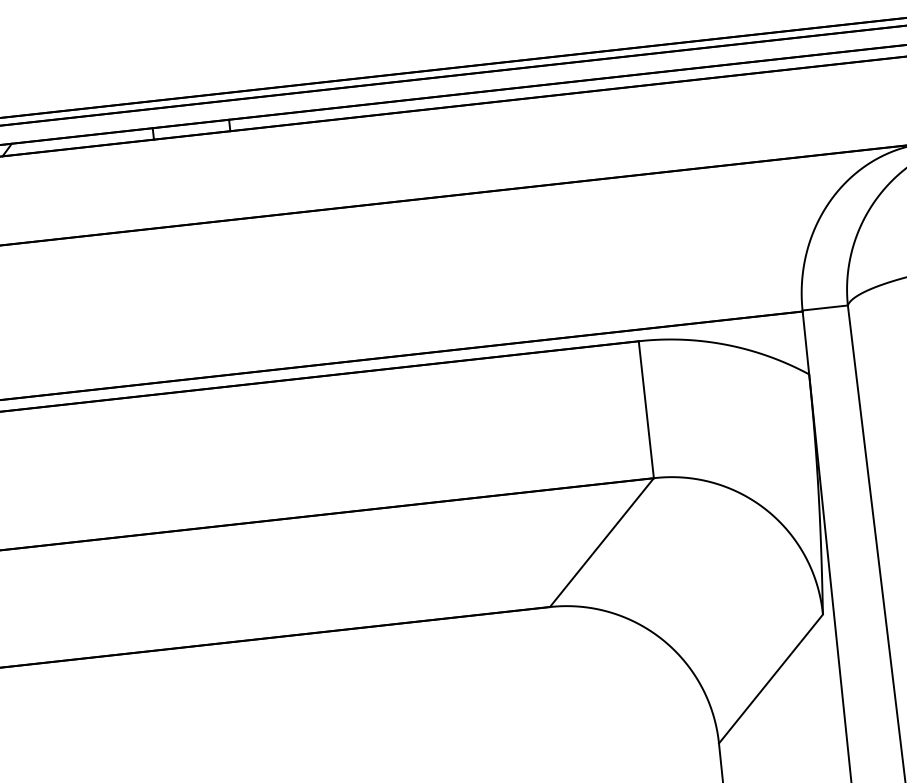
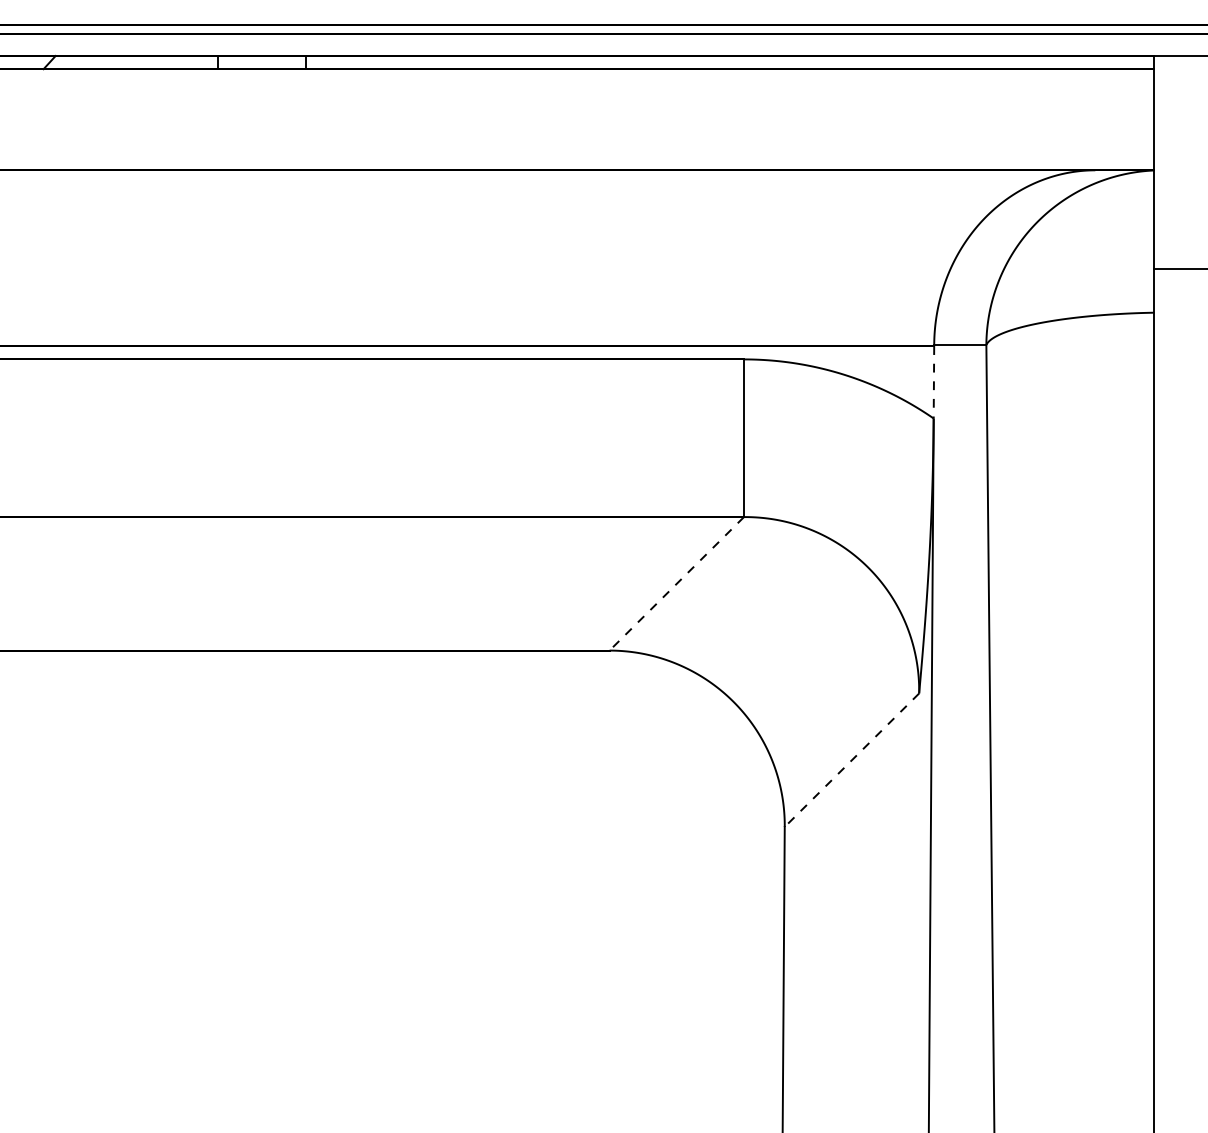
line: (805, 343) -> (933, 382), solid -> dashed
line: (601, 542) -> (676, 583), solid -> dashed
line: (770, 679) -> (851, 760), solid -> dashed

